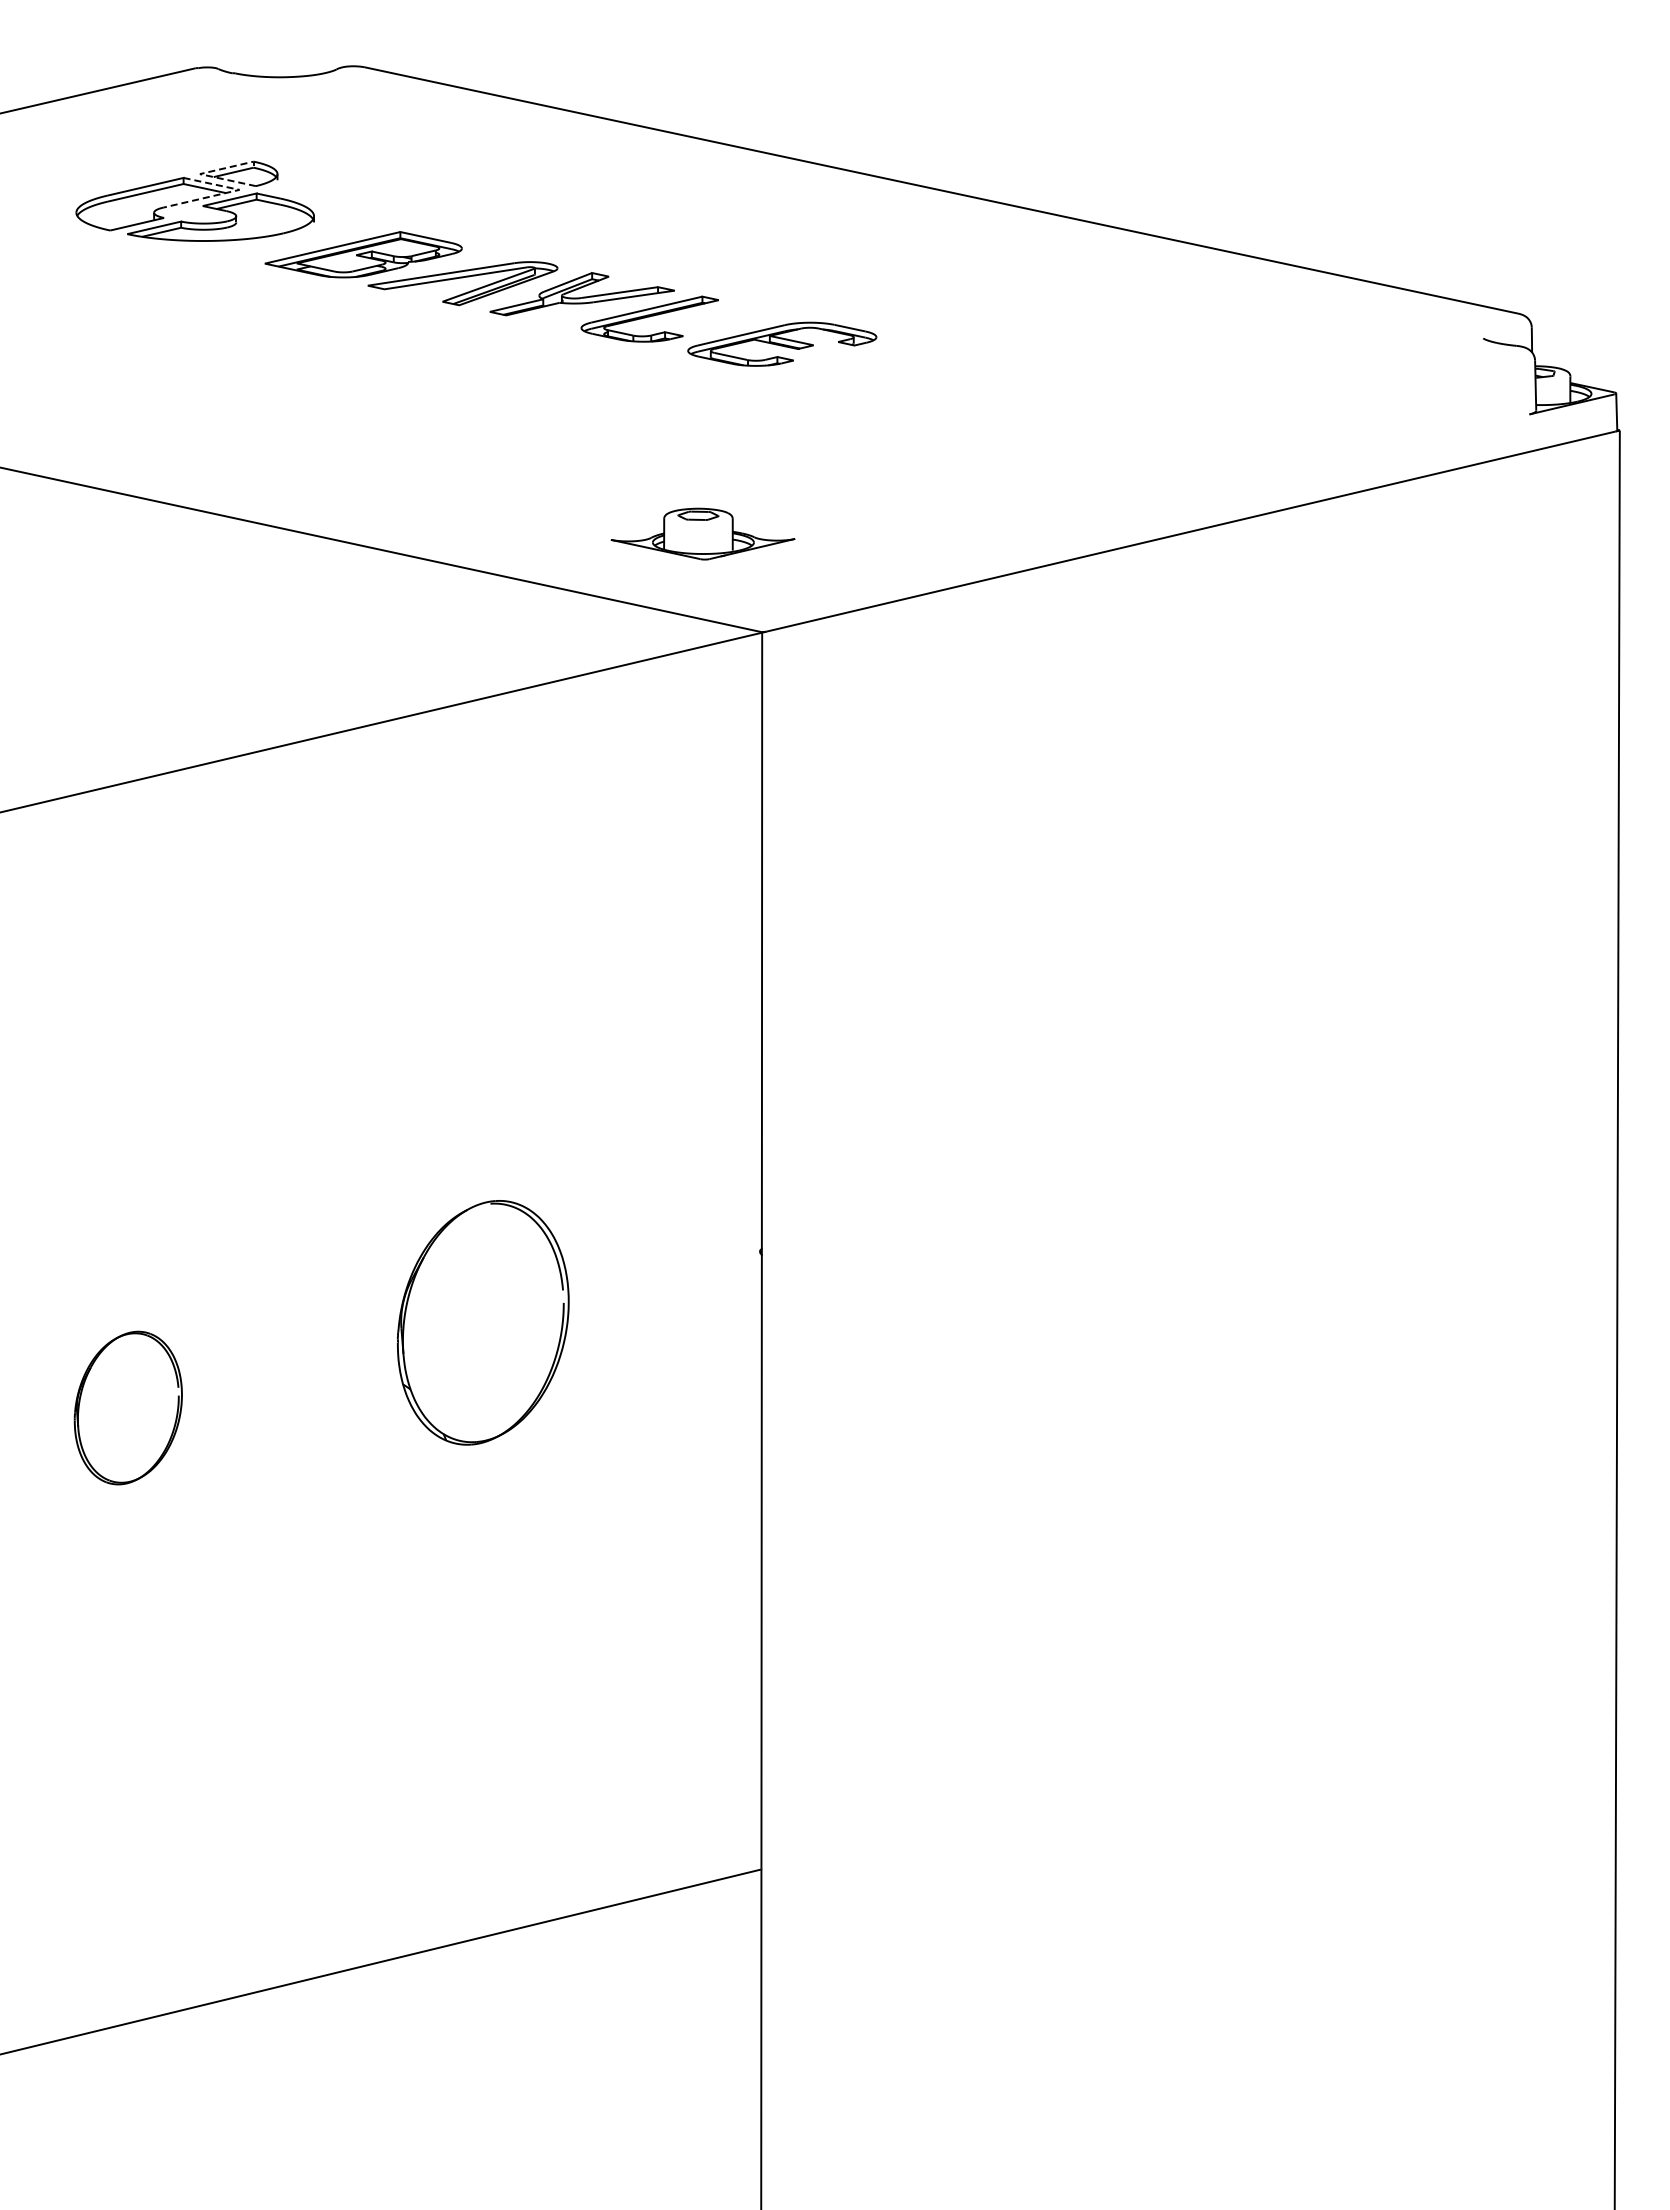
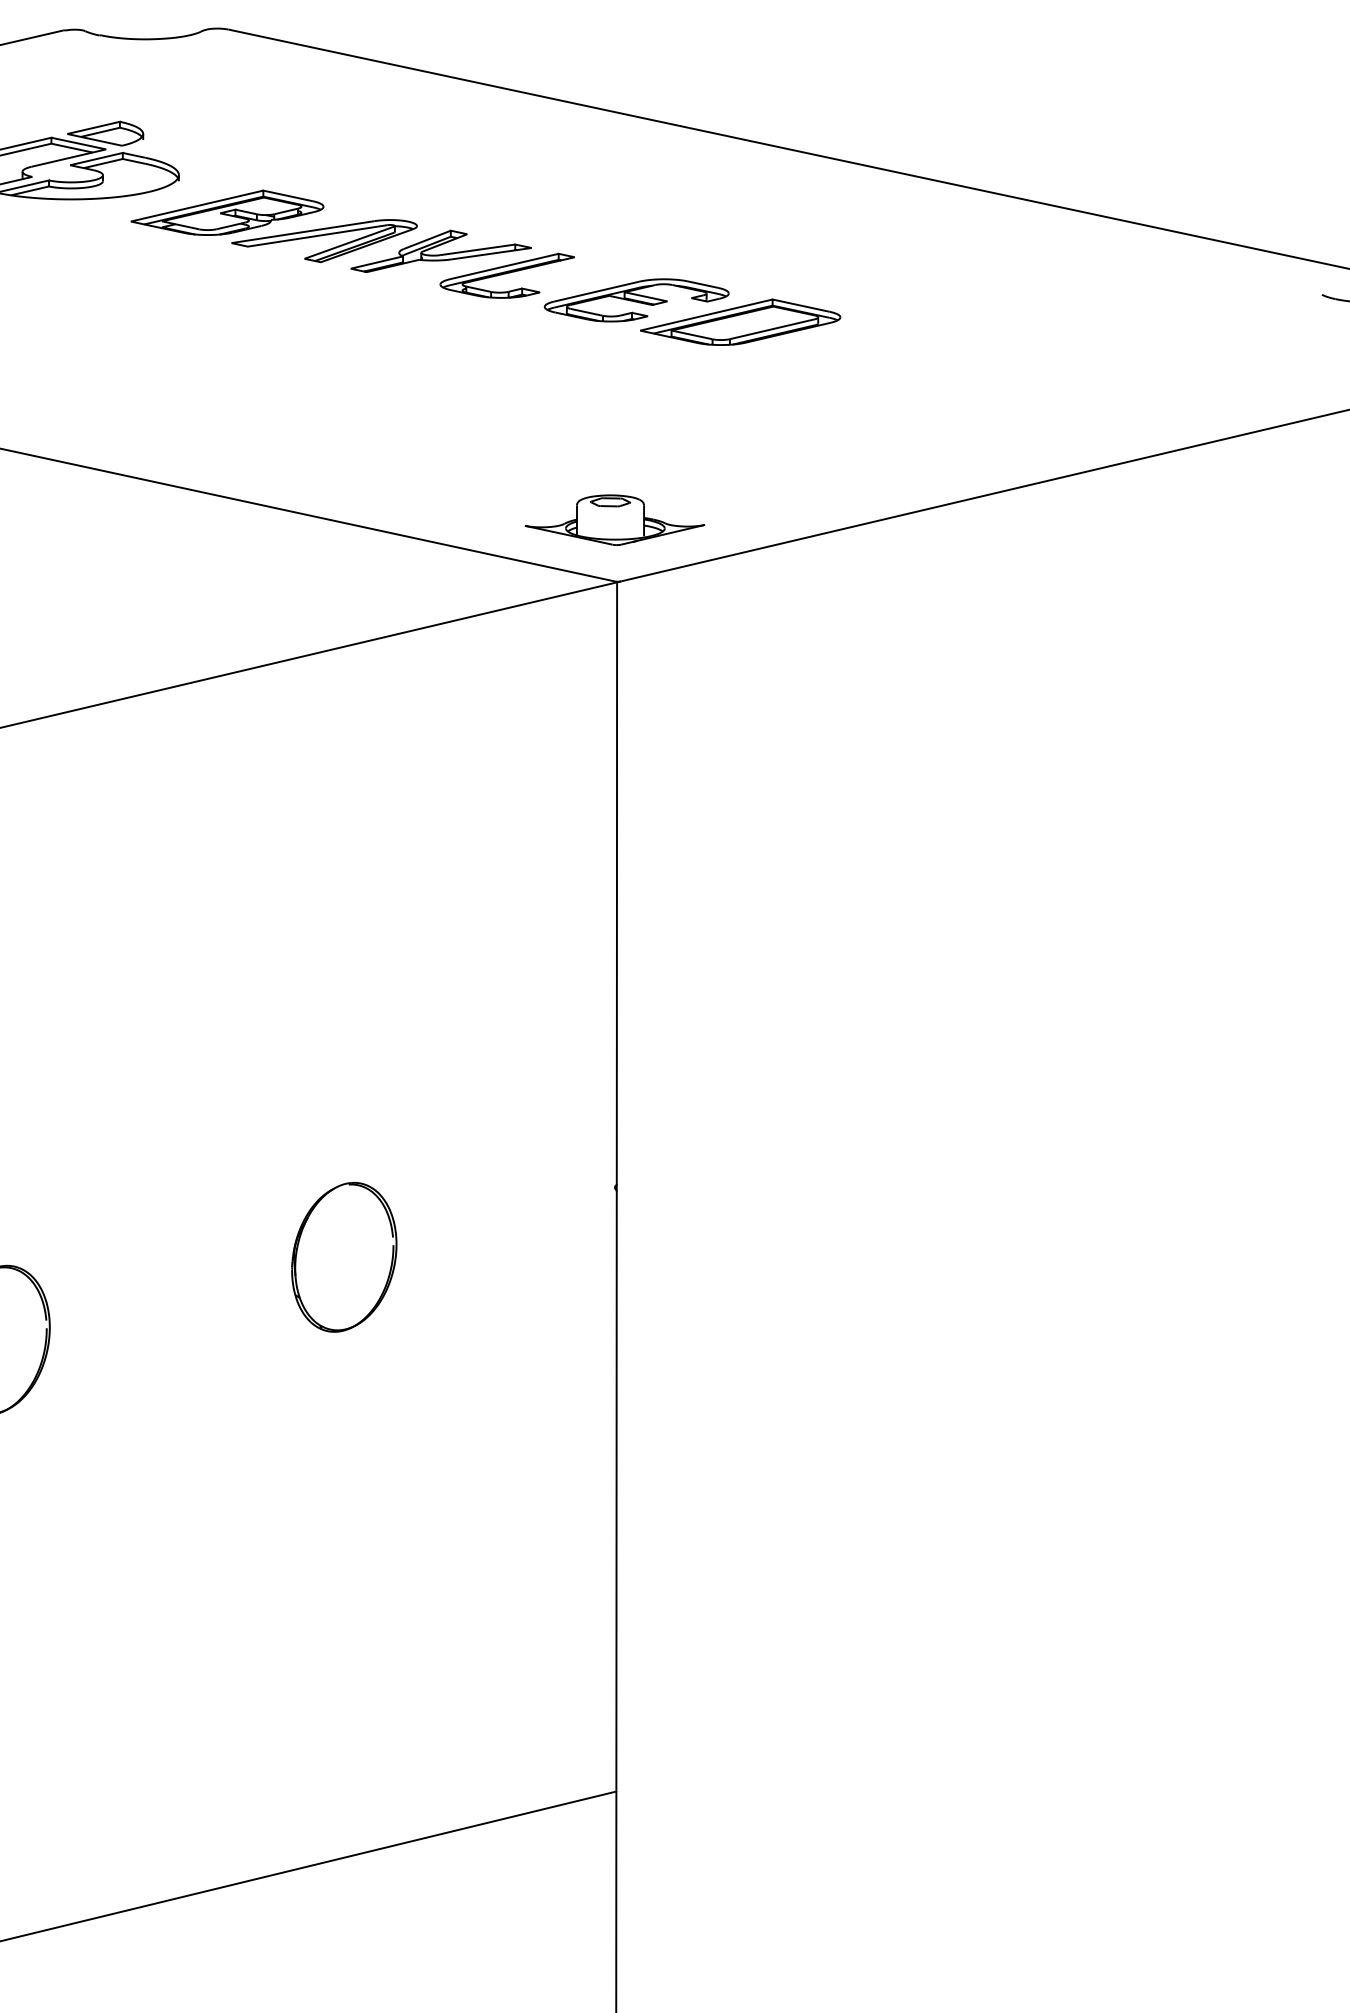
line: (202, 173) -> (69, 133), dashed -> solid
line: (229, 192) -> (96, 151), dashed -> solid
part: (888, 366) -> (740, 322), added
part: (702, 533) -> (614, 519), moved
part: (482, 1323) -> (343, 1257), size x0.62

